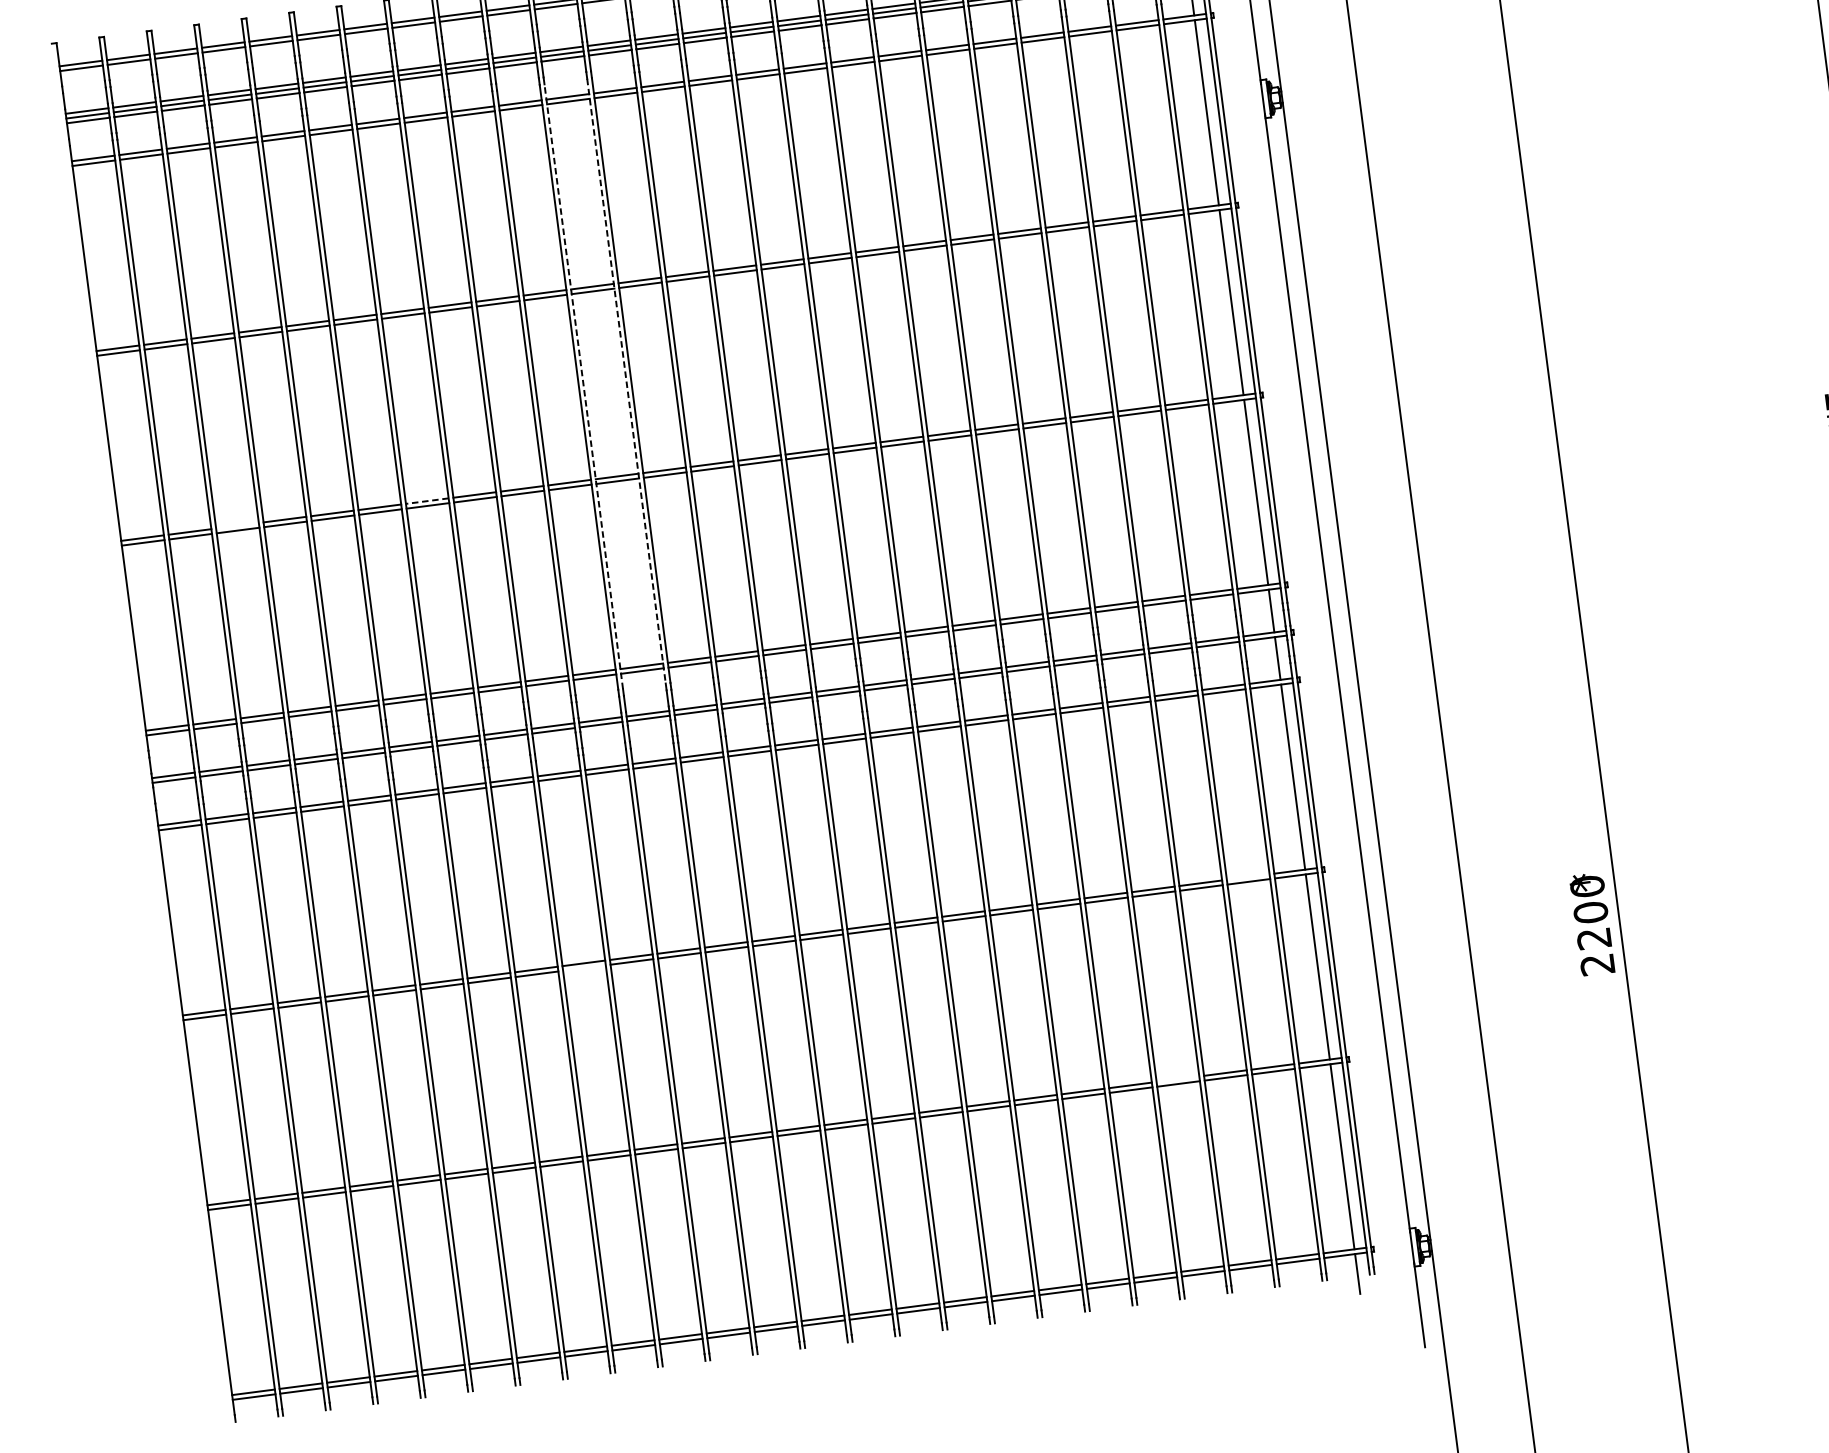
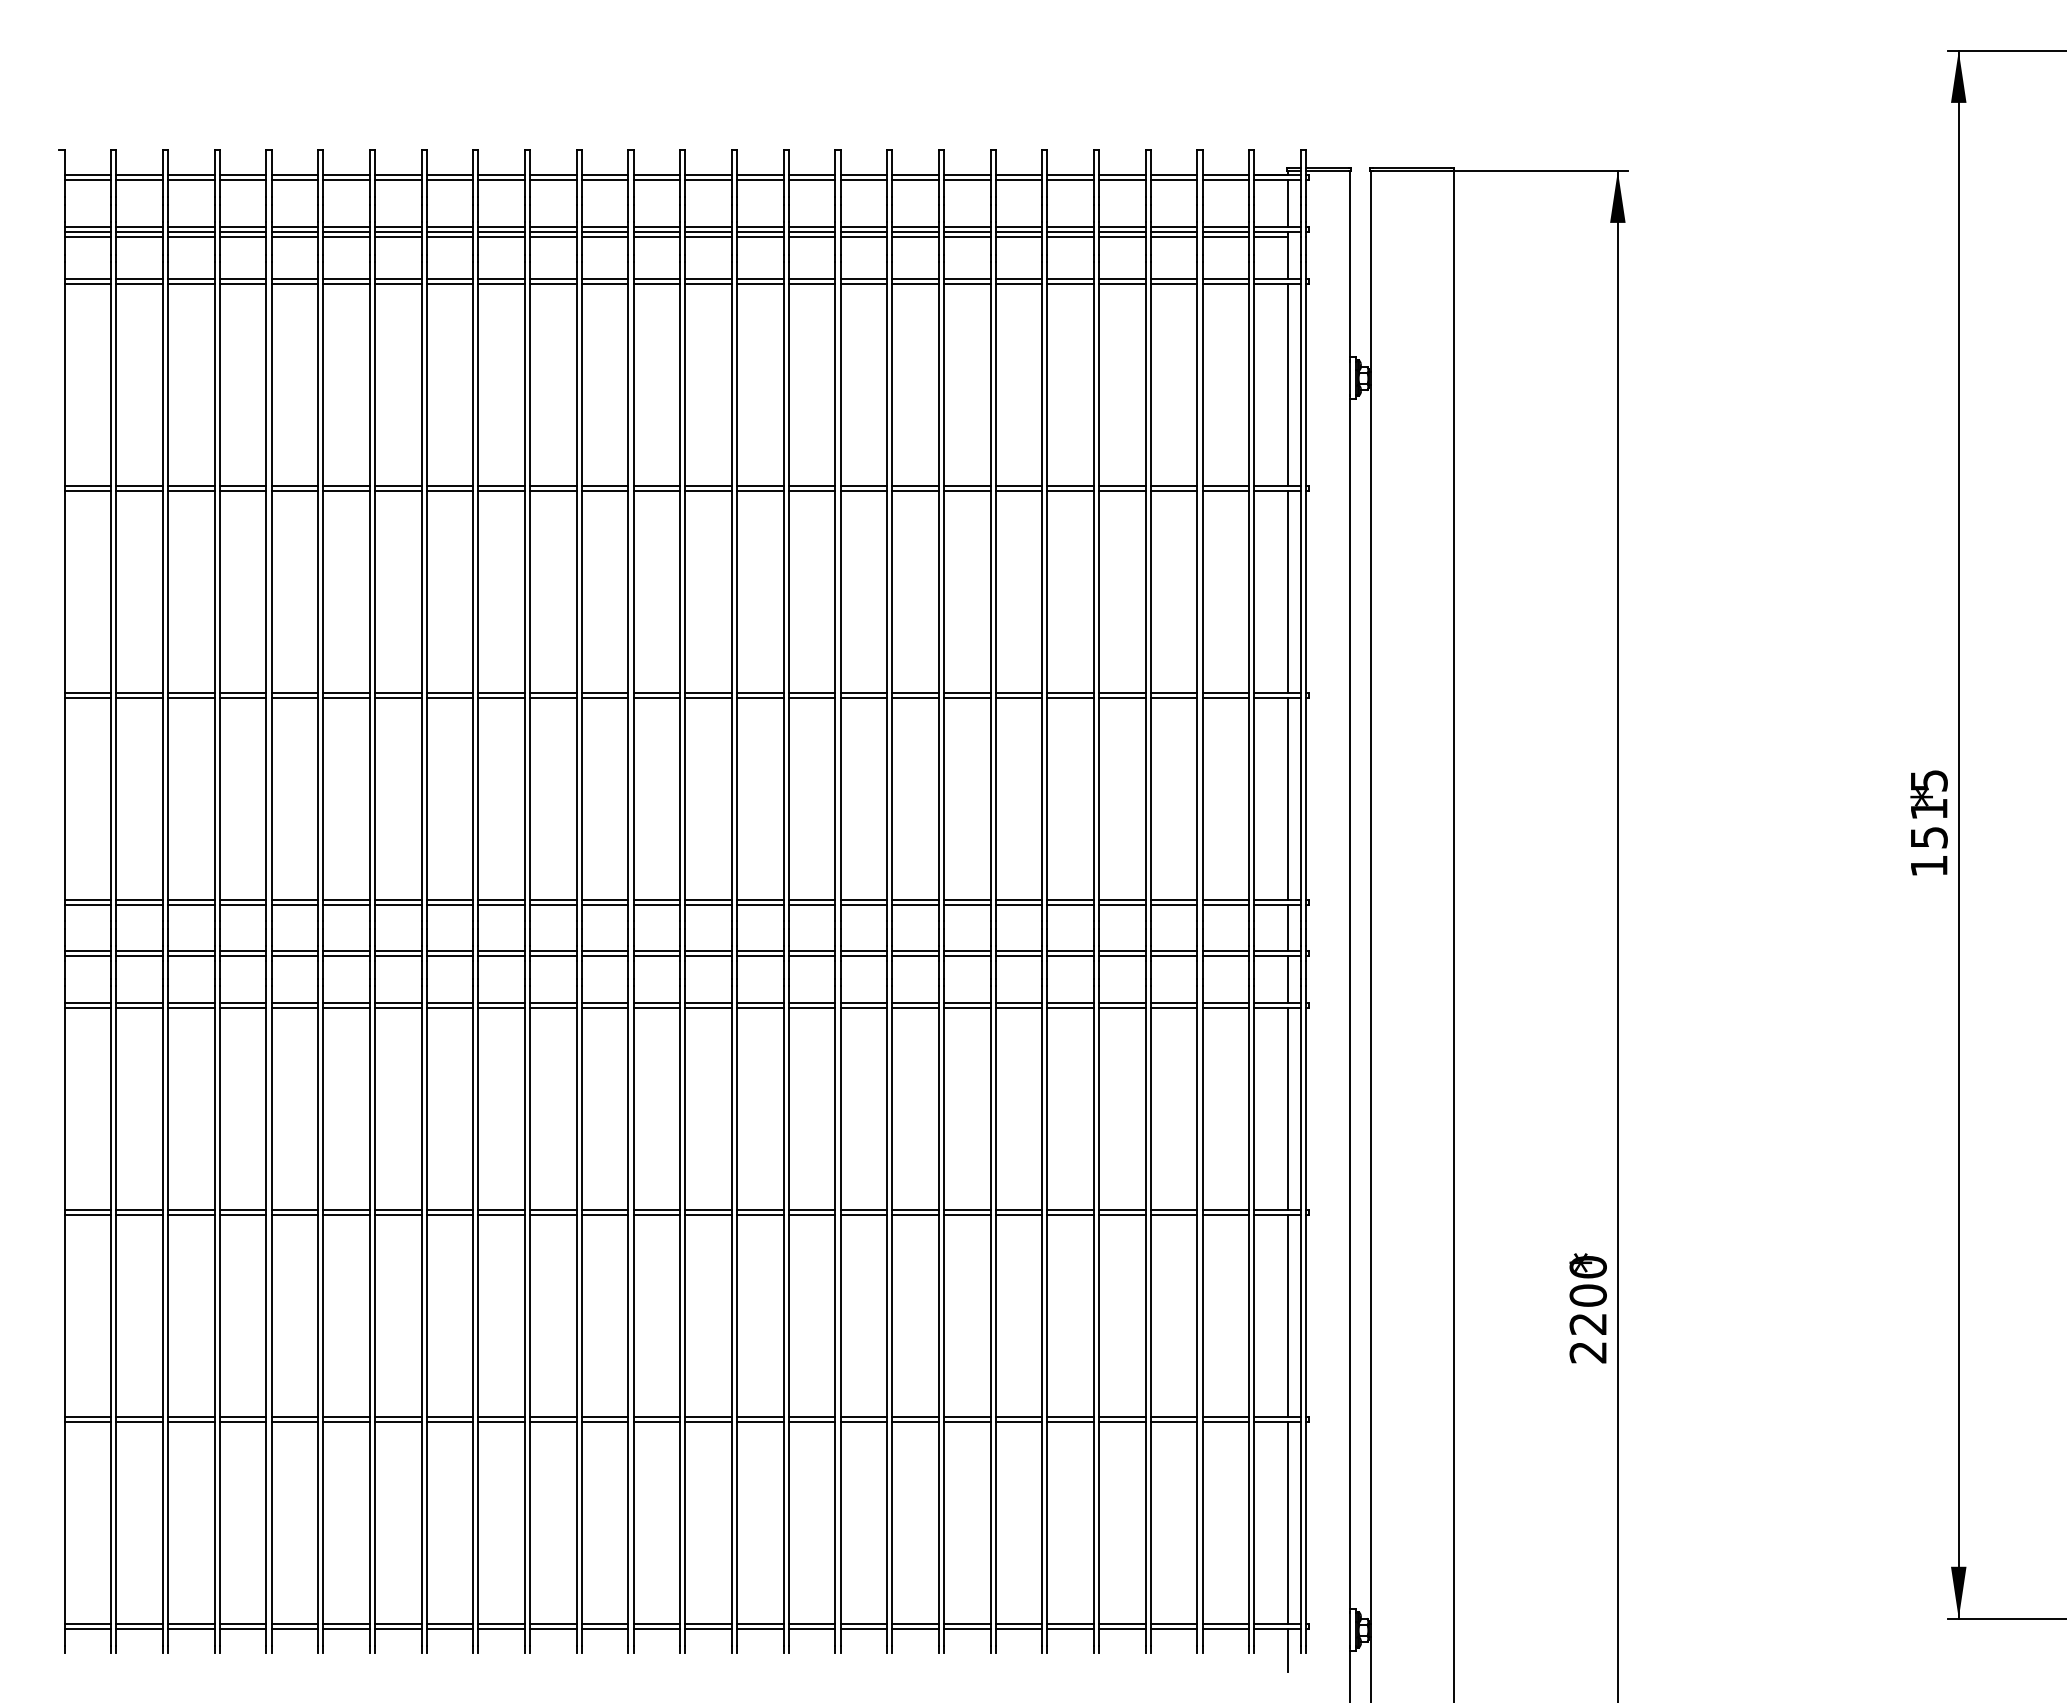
line: (626, 380) -> (628, 591), dashed -> solid
line: (583, 386) -> (581, 591), dashed -> solid
line: (426, 501) -> (397, 692), dashed -> solid
line: (237, 525) -> (191, 692), added
line: (1247, 876) -> (1225, 1209), added
line: (584, 968) -> (501, 1215), added
line: (1178, 1078) -> (1122, 1416), added

